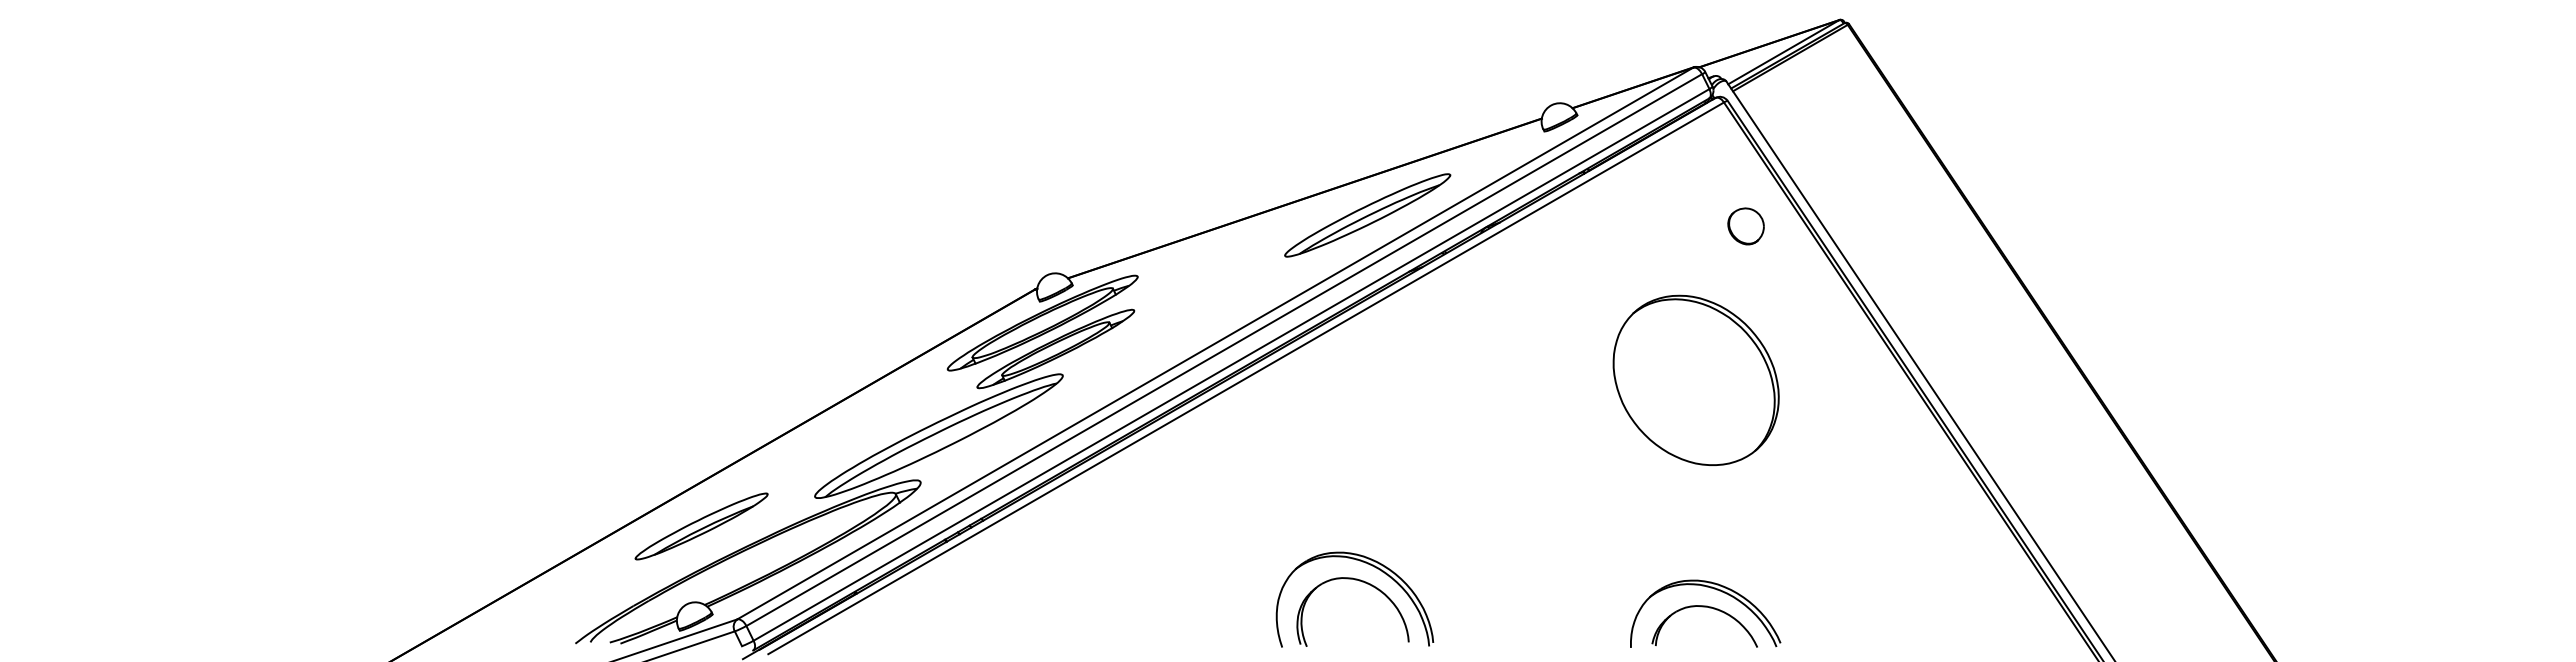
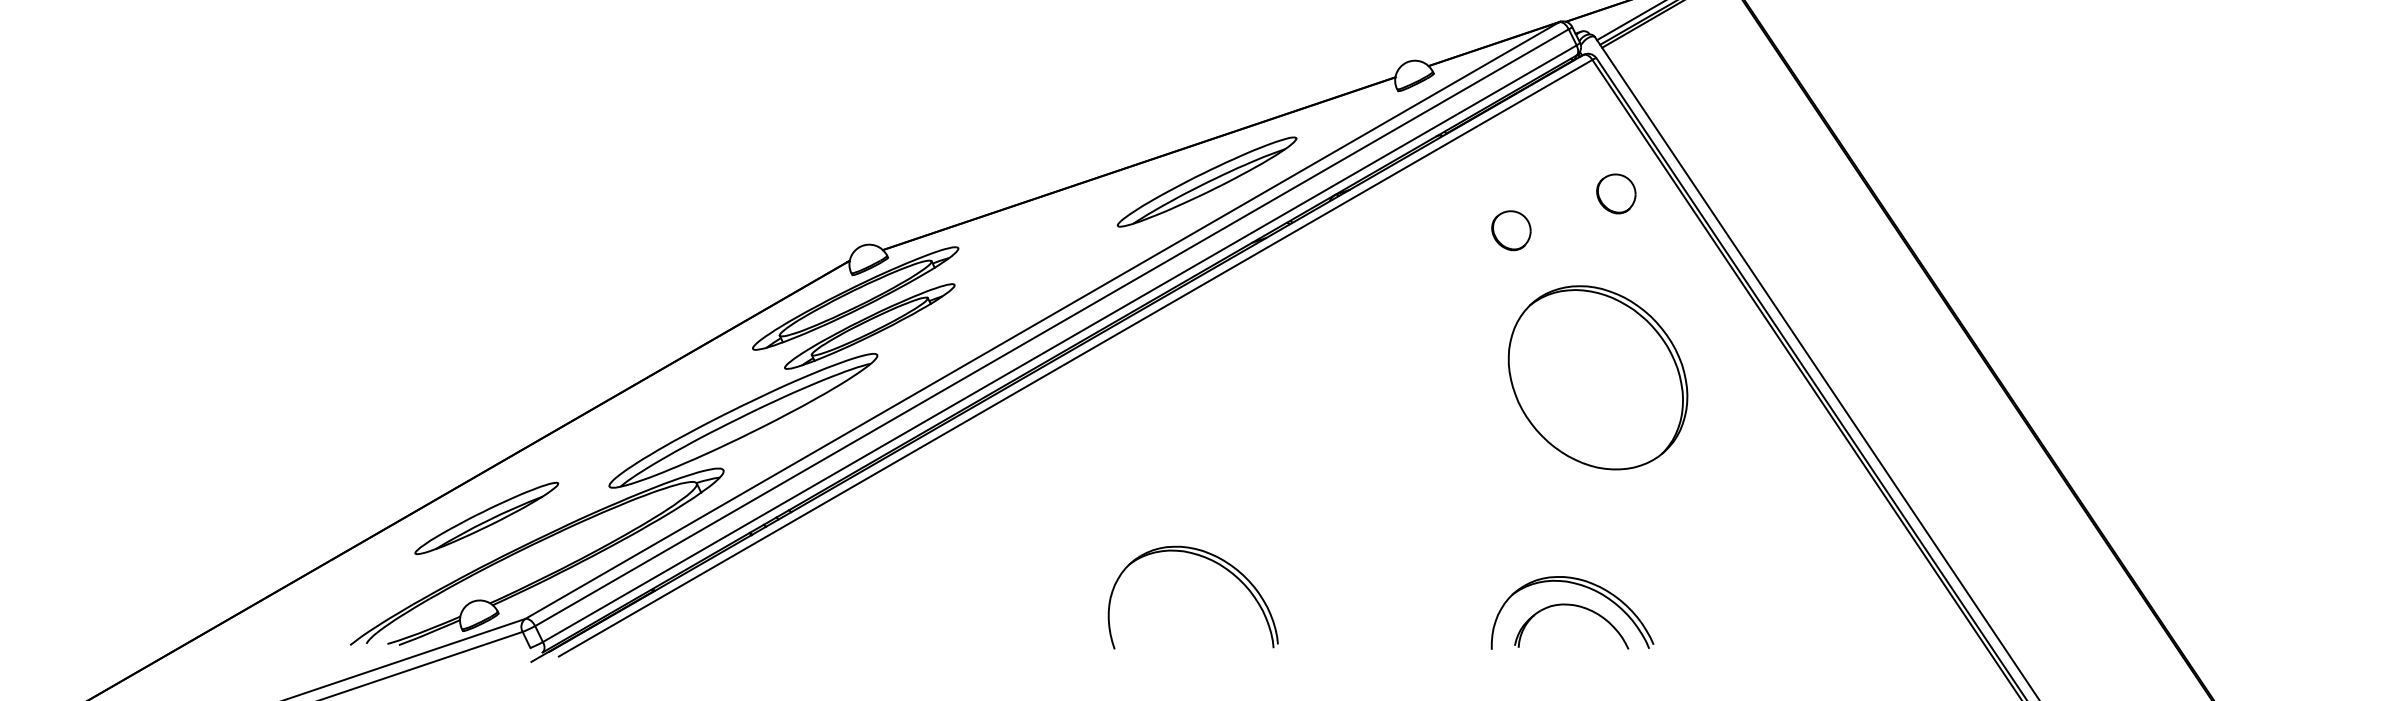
part: (1648, 260) -> (1510, 230), added
part: (1695, 379) -> (1597, 376), moved
part: (1362, 582) -> (1201, 579), removed

